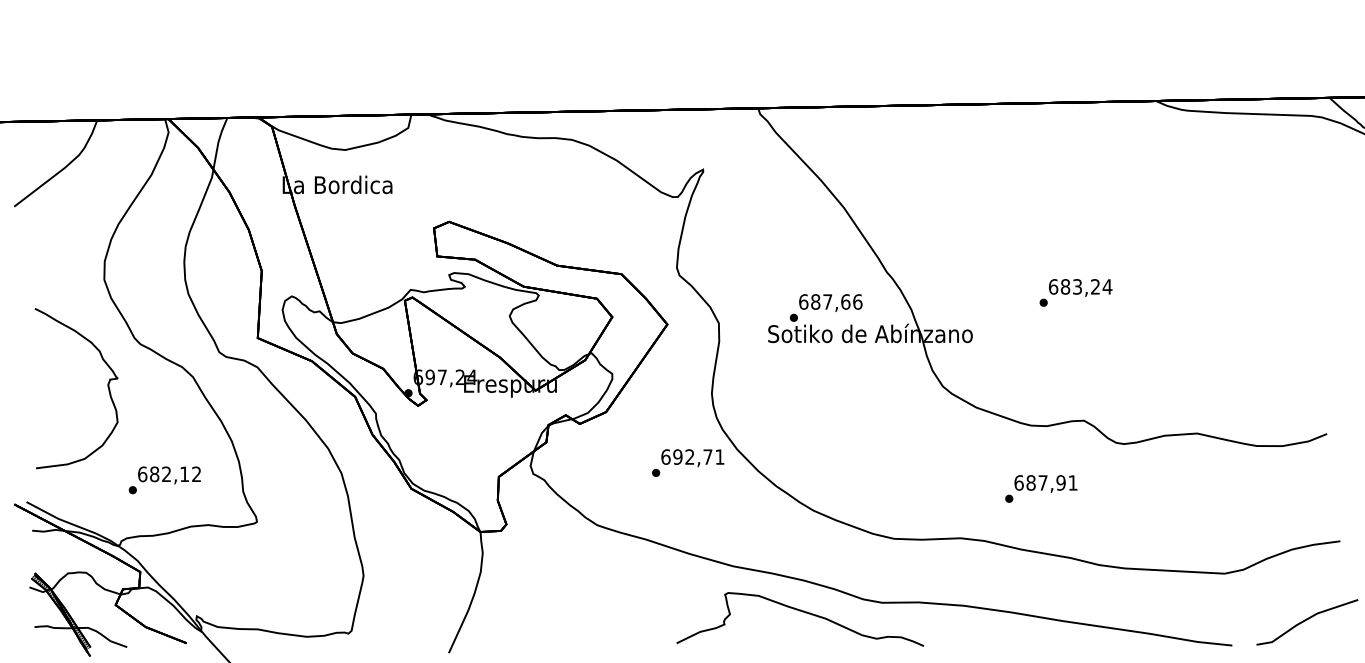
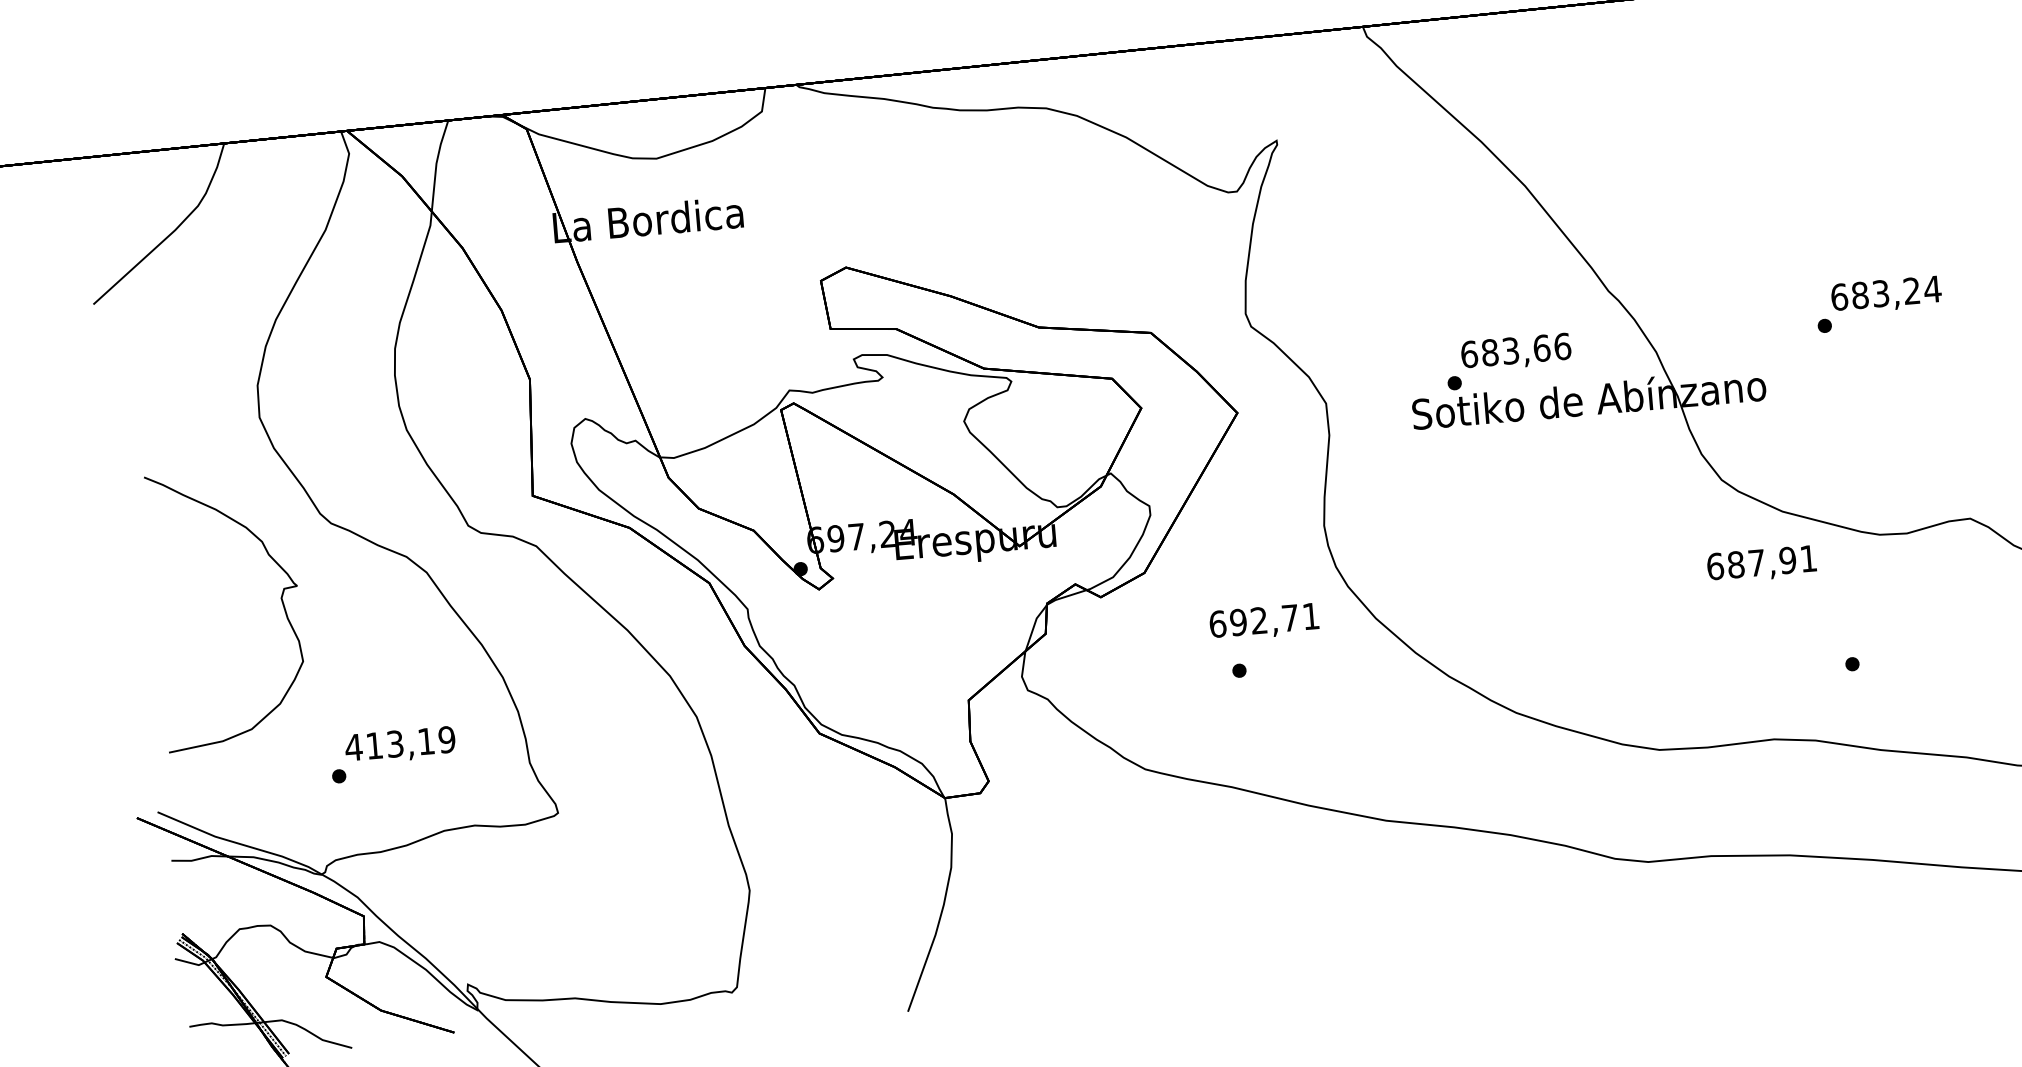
text: (1075, 292) -> (1878, 303), moved
text: (827, 301) -> (1510, 350), 687,66 -> 683,66
text: (692, 458) -> (1263, 622), moved
text: (169, 474) -> (400, 743), 682,12 -> 413,19
text: (1045, 483) -> (1761, 563), moved
curve: (802, 612) -> (1512, 890), removed

